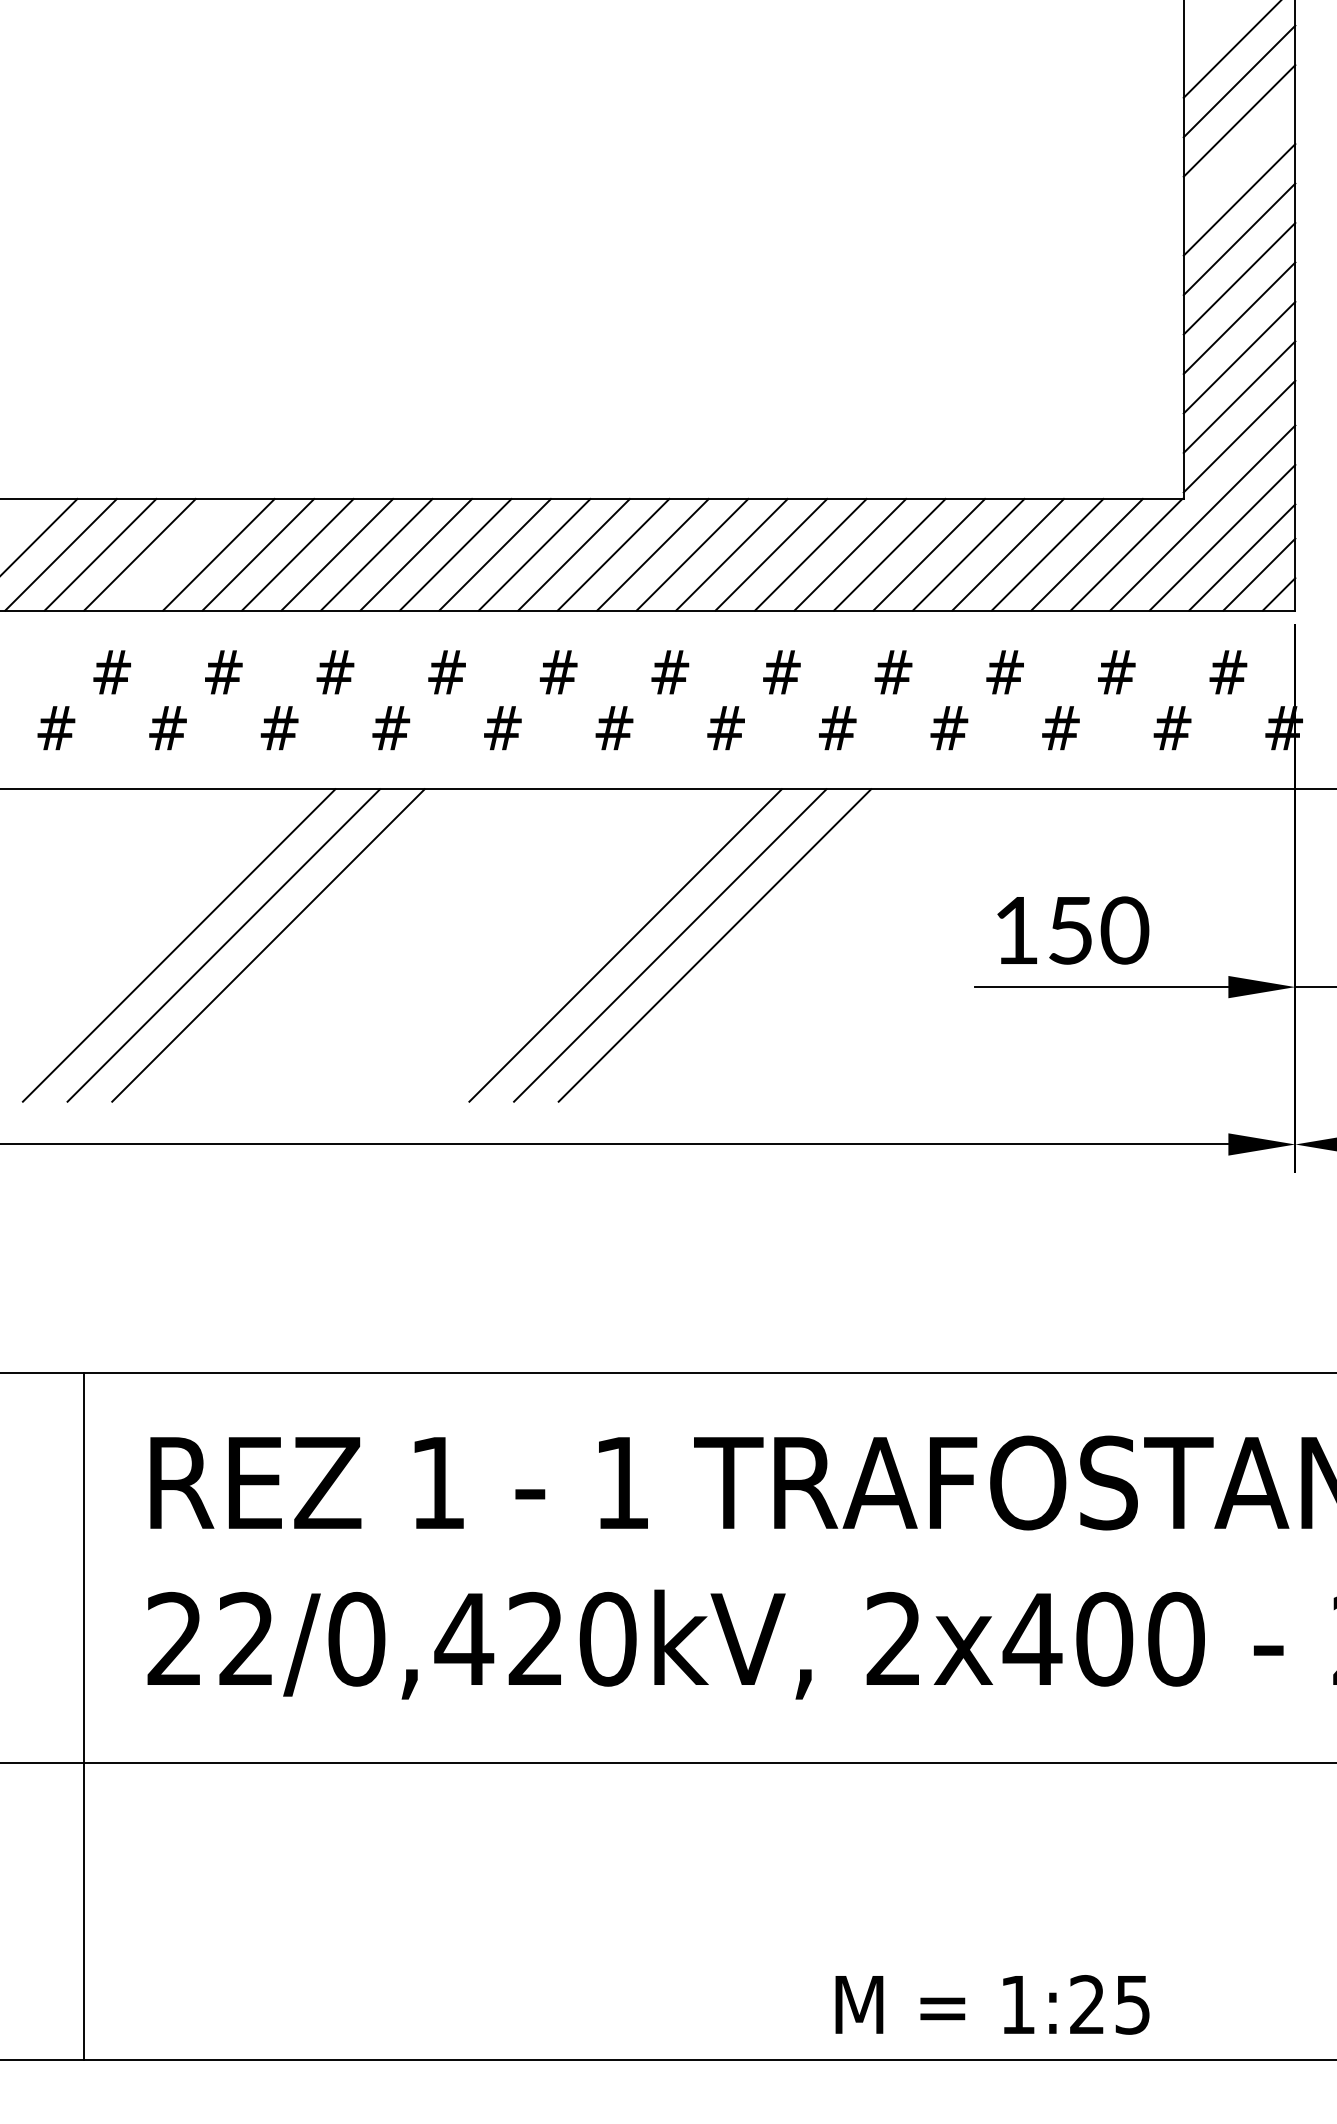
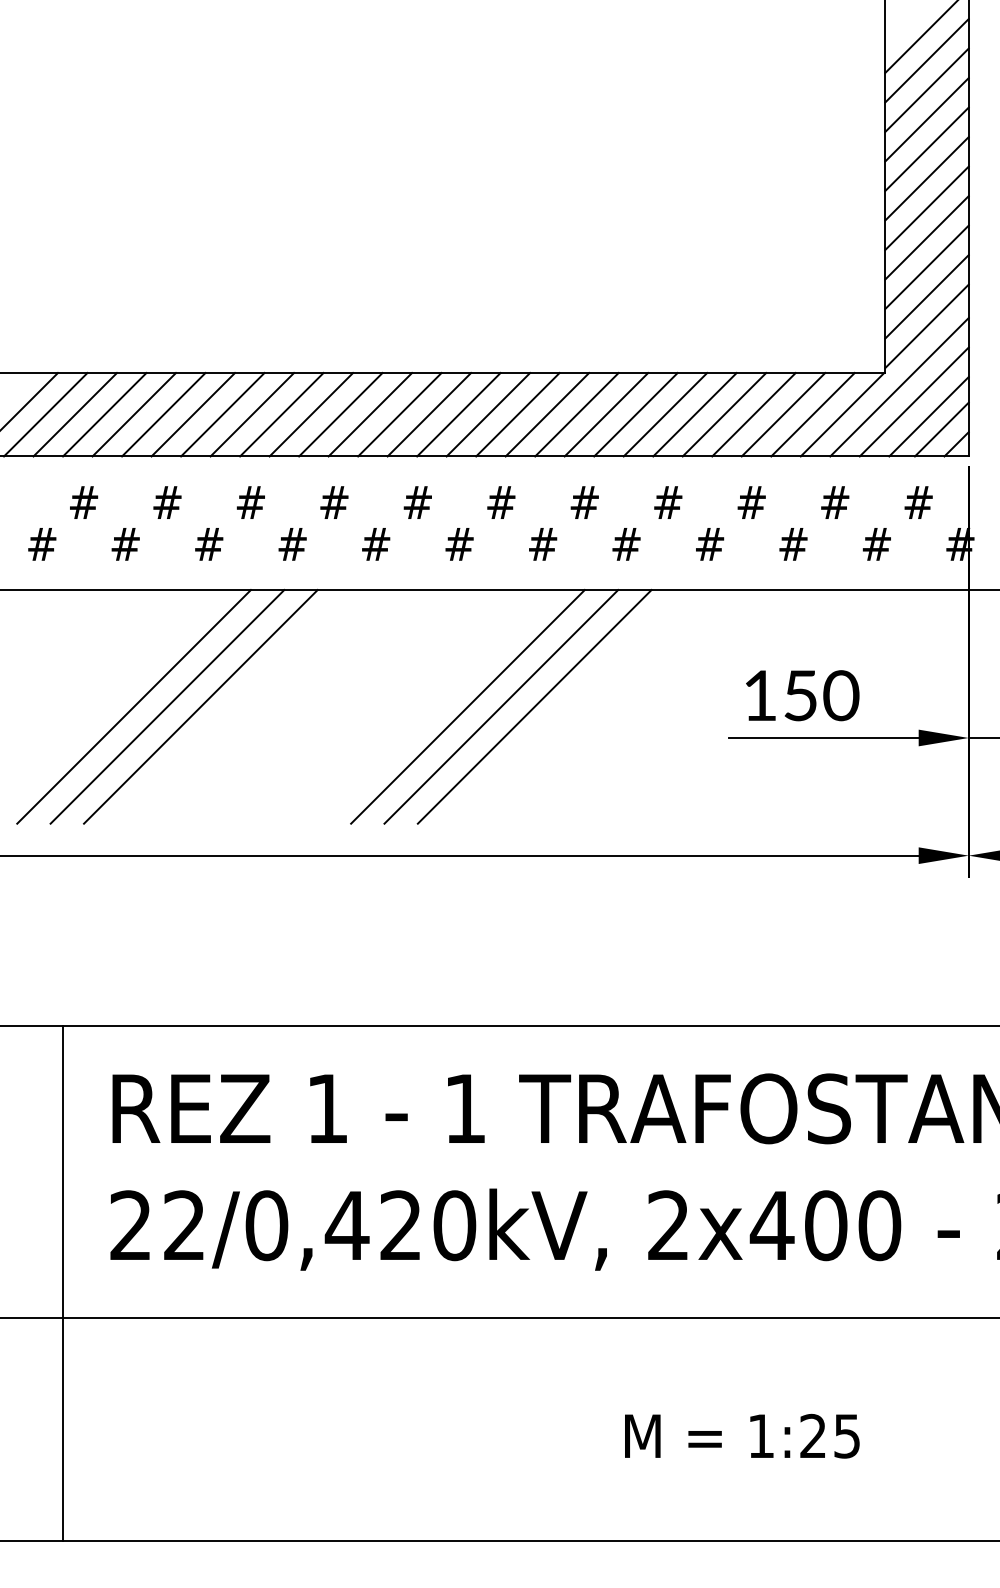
line: (1239, 160) -> (926, 119), added
line: (179, 554) -> (134, 414), added
text: (992, 2004) -> (742, 1435), moved

